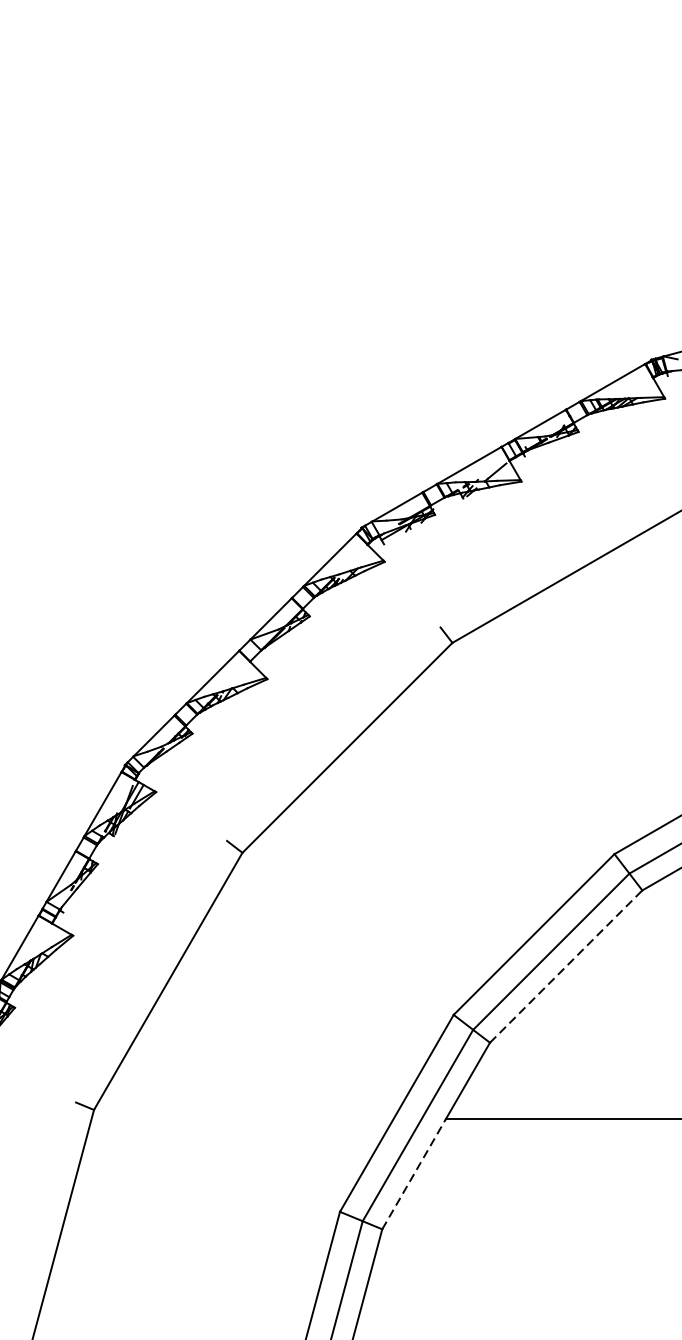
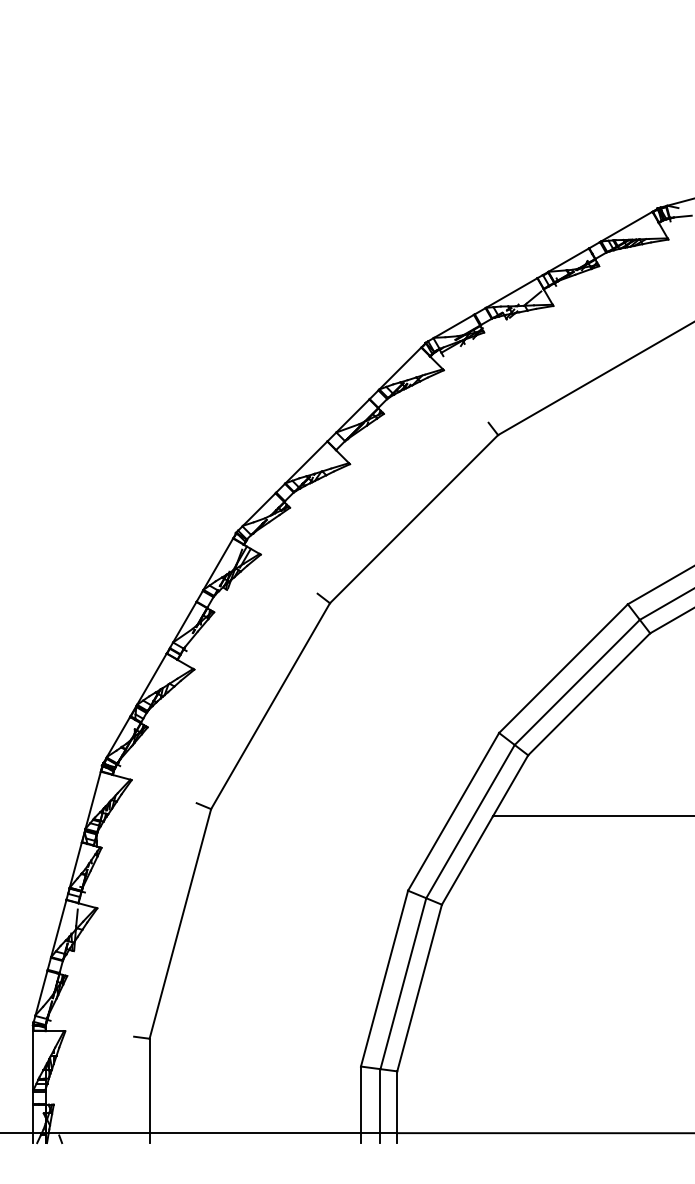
line: (566, 965) -> (589, 693), dashed -> solid
line: (414, 1174) -> (467, 860), dashed -> solid

